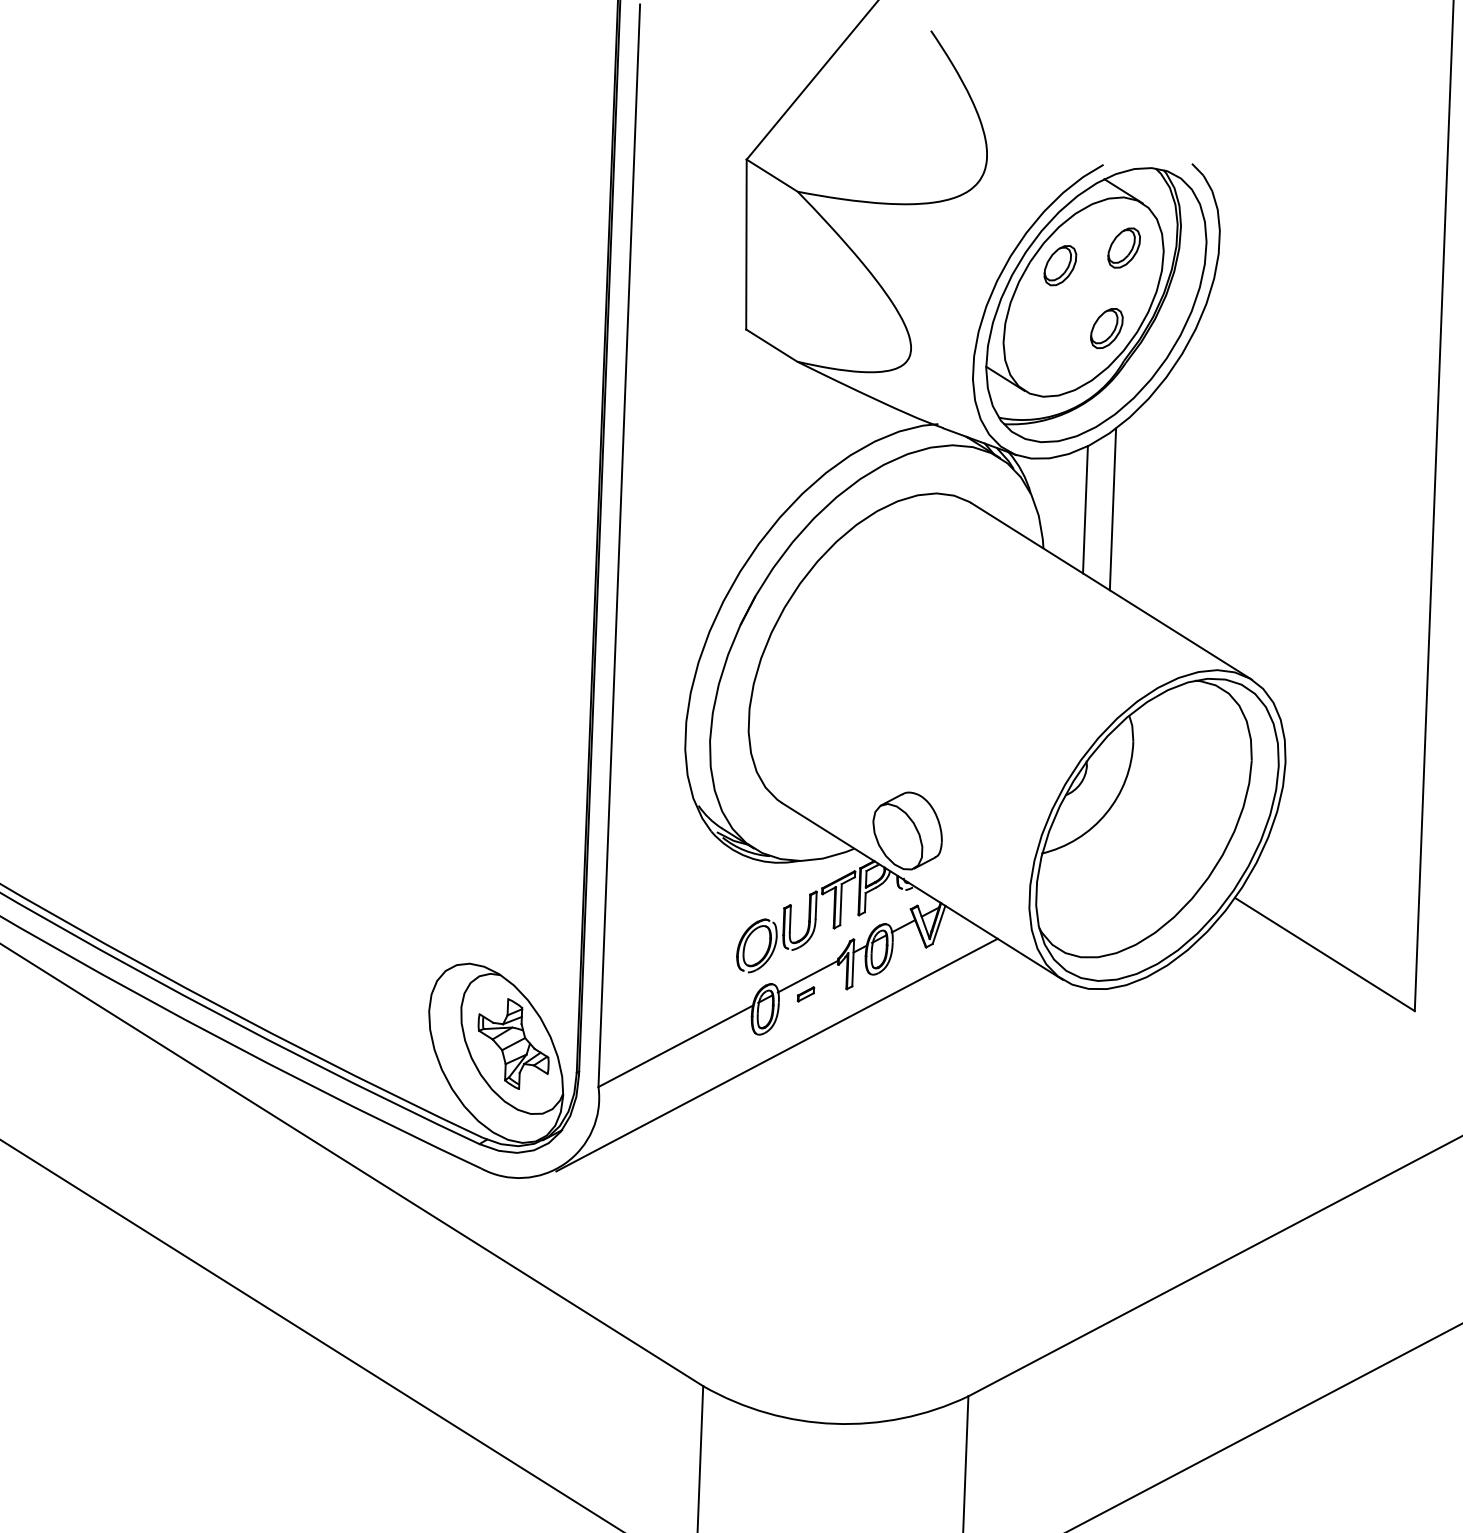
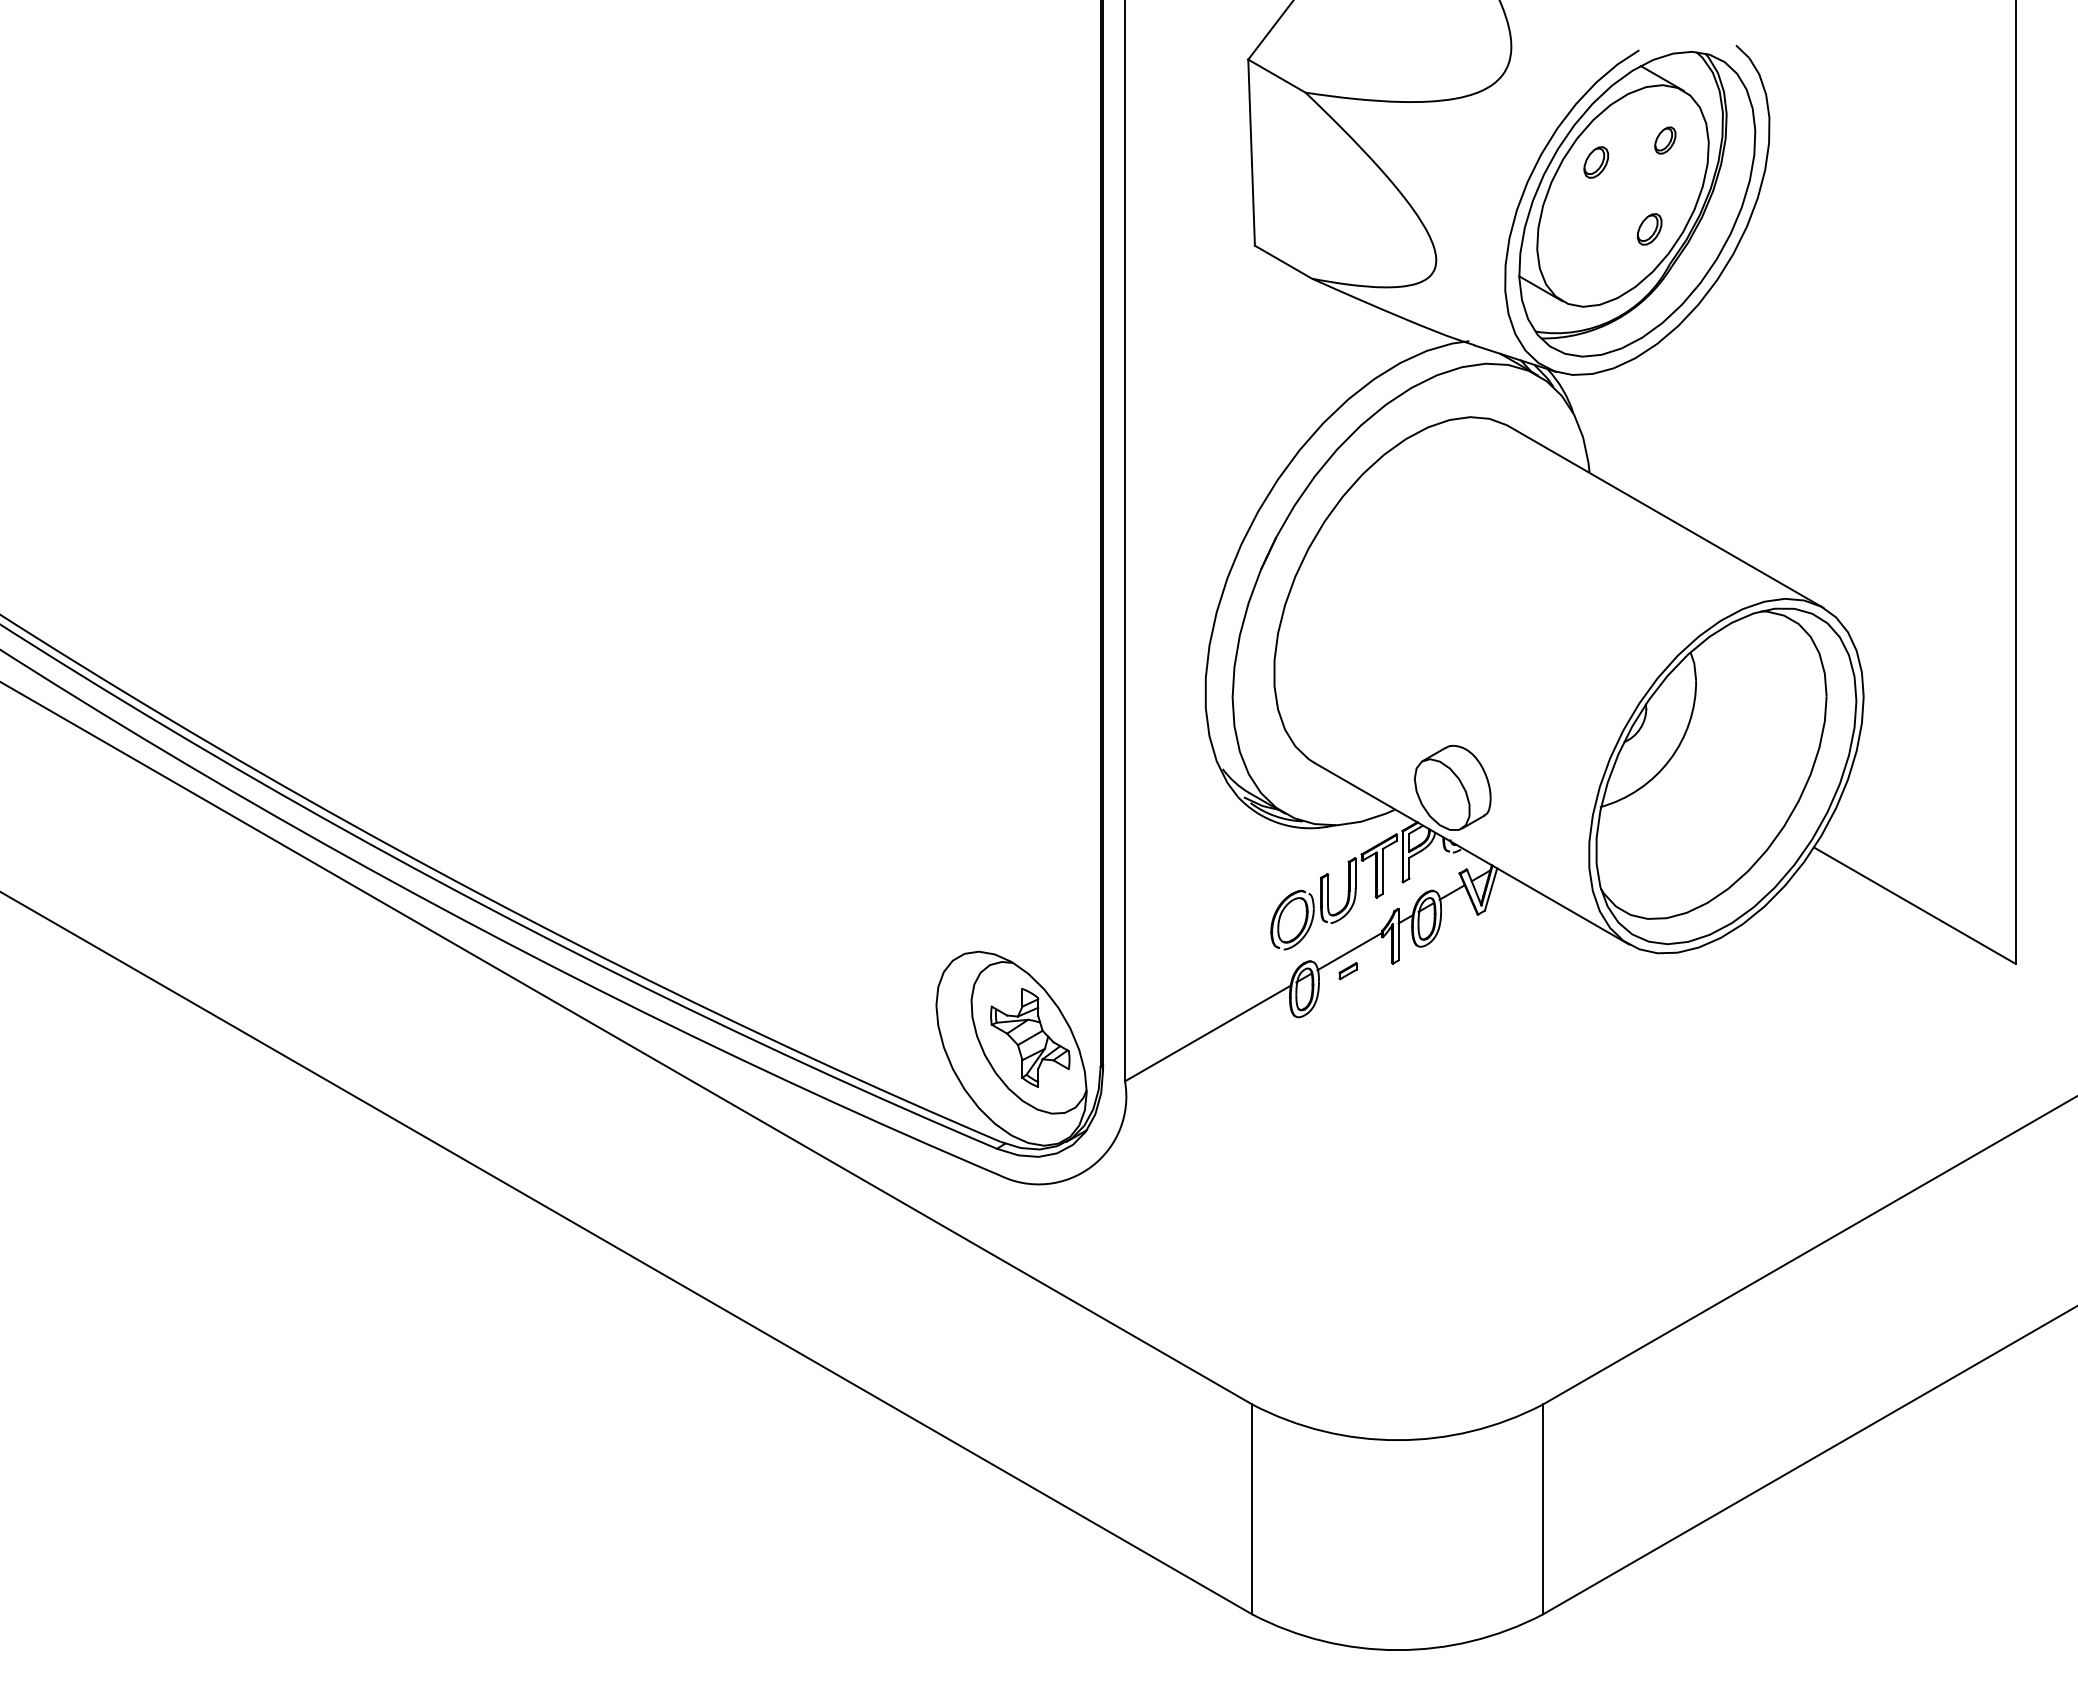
part: (1124, 247) -> (1665, 140), size x0.6
part: (1060, 265) -> (1596, 162), size x0.7
part: (1106, 328) -> (1649, 229), size x0.7
line: (1113, 508) -> (1664, 426), removed
line: (1085, 509) -> (1633, 428), removed
line: (776, 1054) -> (1318, 1038), removed

